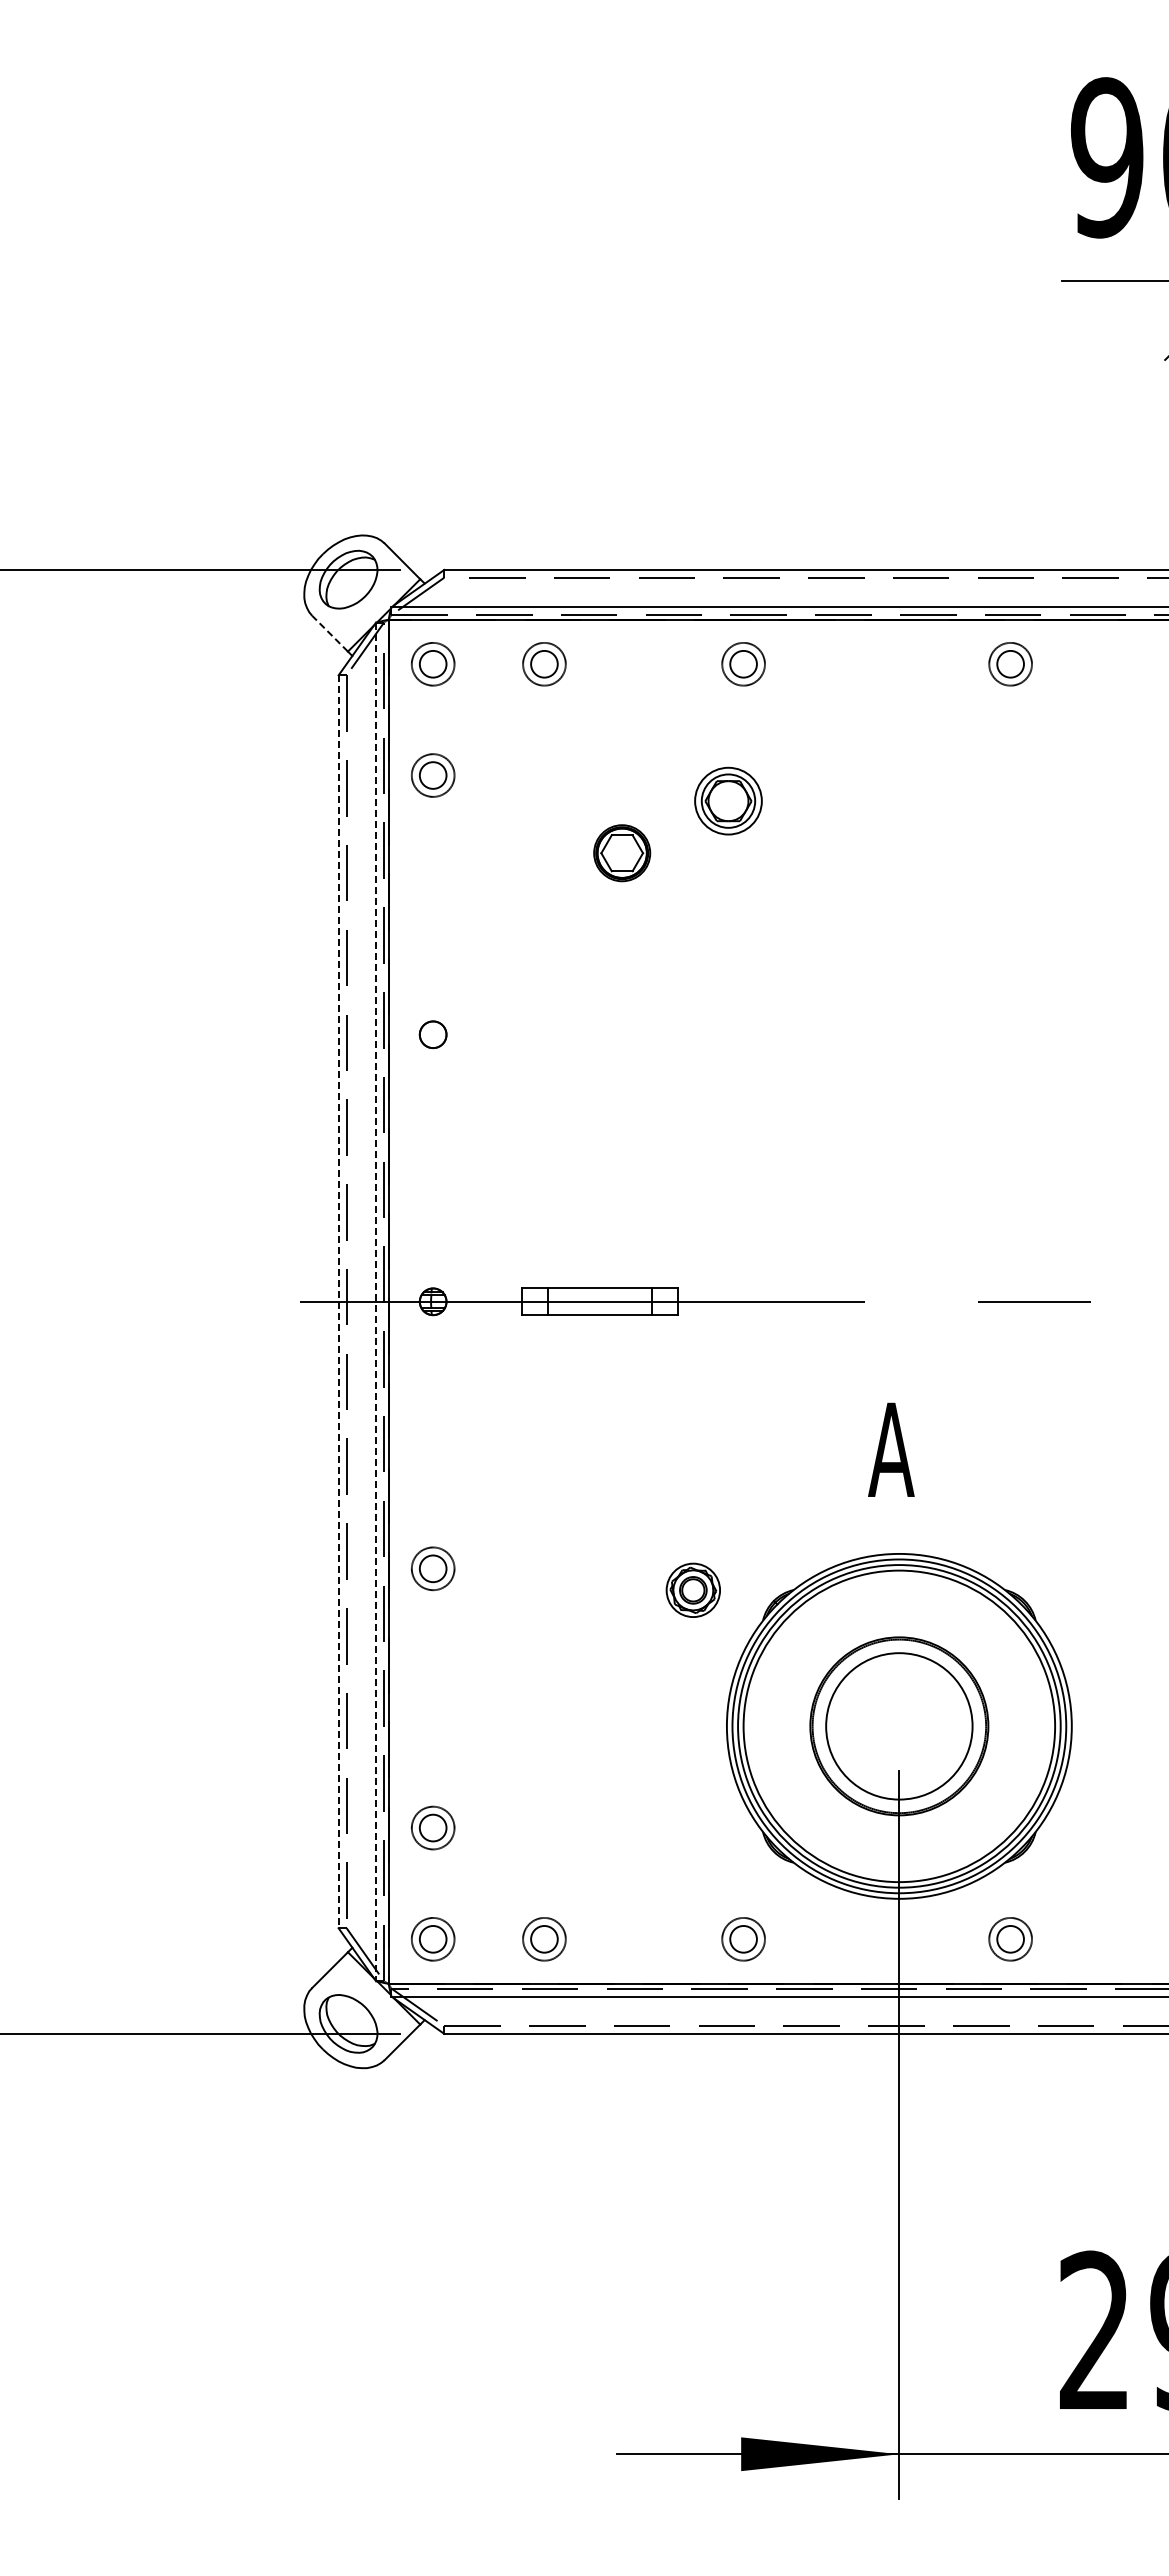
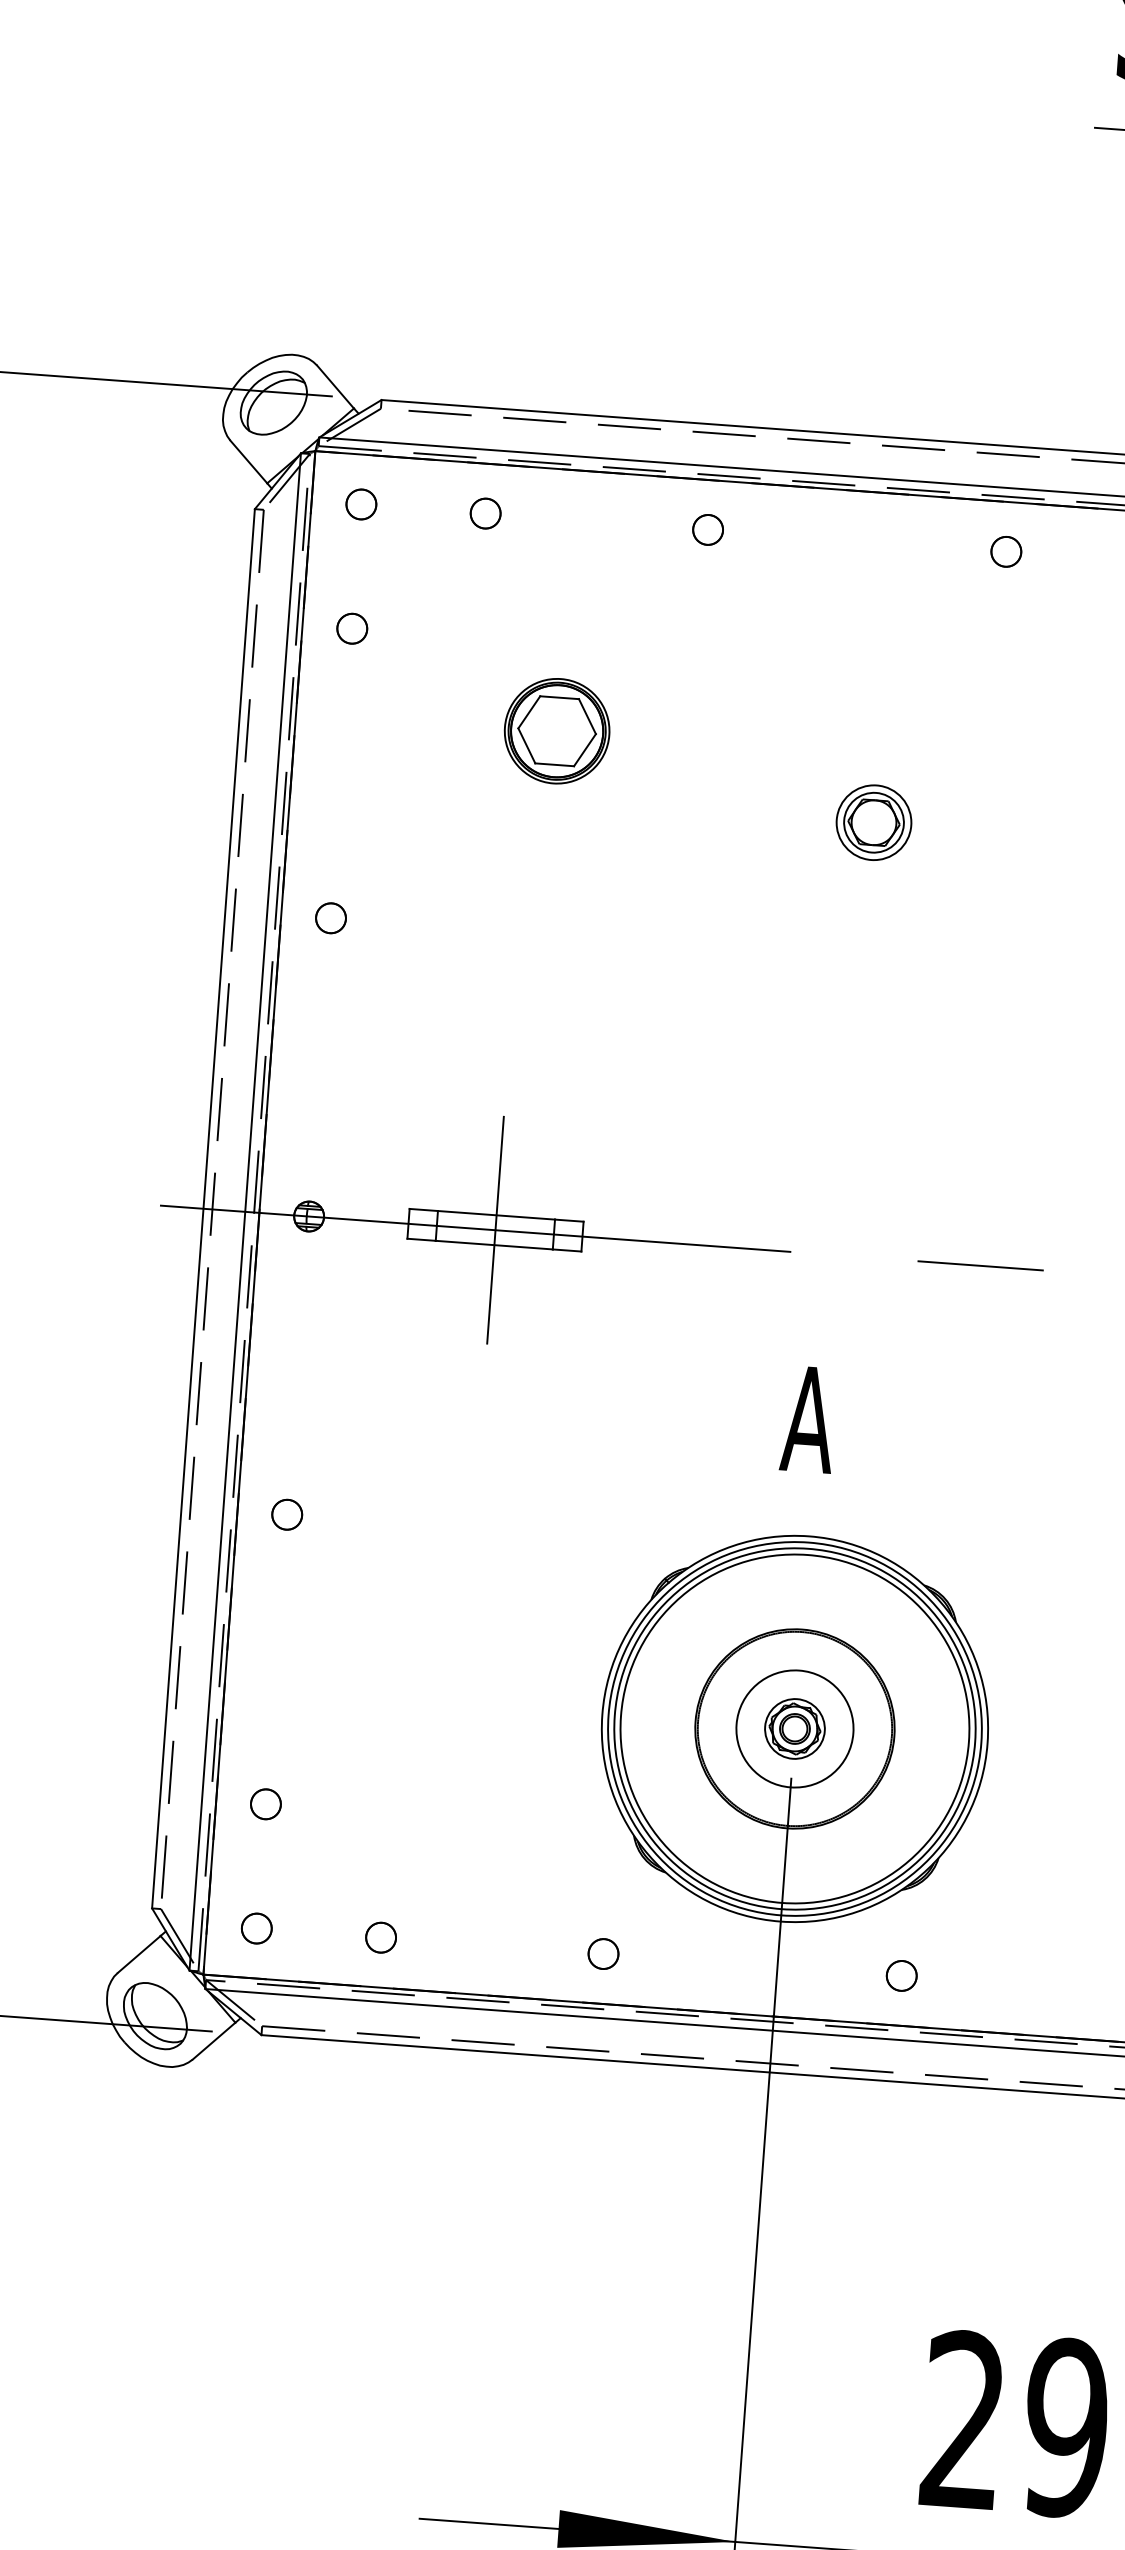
line: (329, 633) -> (248, 461), dashed -> solid
circle: (432, 663) -> (360, 503), size x0.62
circle: (544, 663) -> (485, 512), size x0.62
circle: (743, 663) -> (708, 529), size x0.62
circle: (1010, 663) -> (1006, 550), size x0.62
circle: (432, 775) -> (351, 628), size x0.62
part: (728, 800) -> (874, 822), moved
part: (621, 852) -> (556, 730), size x1.67
line: (600, 1301) -> (496, 1229), added
line: (338, 1302) -> (203, 1209), dashed -> solid
line: (375, 1302) -> (244, 1212), dashed -> solid
circle: (432, 1568) -> (286, 1514), size x0.62
part: (692, 1589) -> (794, 1727), moved
circle: (899, 1726) -> (795, 1729), size x0.71
circle: (432, 1827) -> (265, 1803), size x0.62
circle: (432, 1938) -> (256, 1927), size x0.62
circle: (544, 1938) -> (381, 1936), size x0.62
circle: (743, 1938) -> (603, 1953), size x0.62
circle: (1010, 1938) -> (901, 1975), size x0.62

